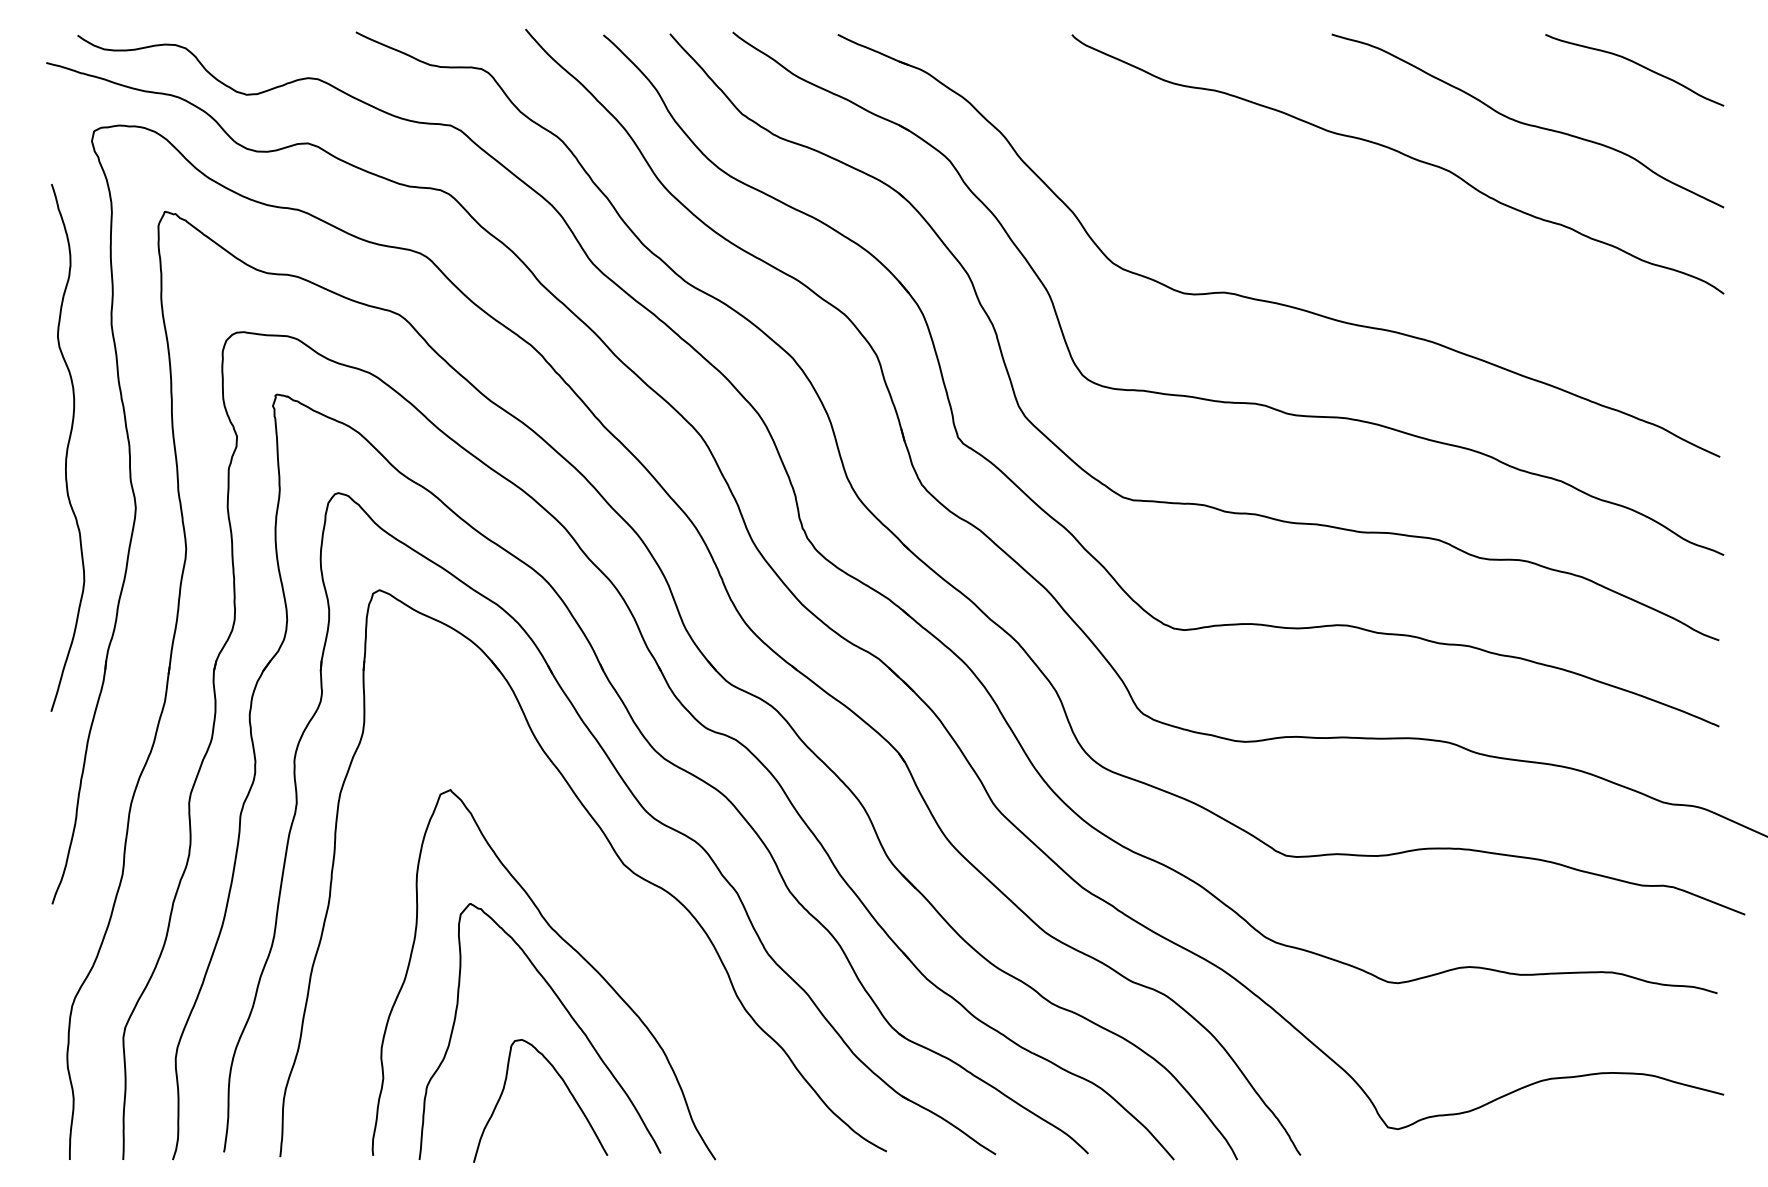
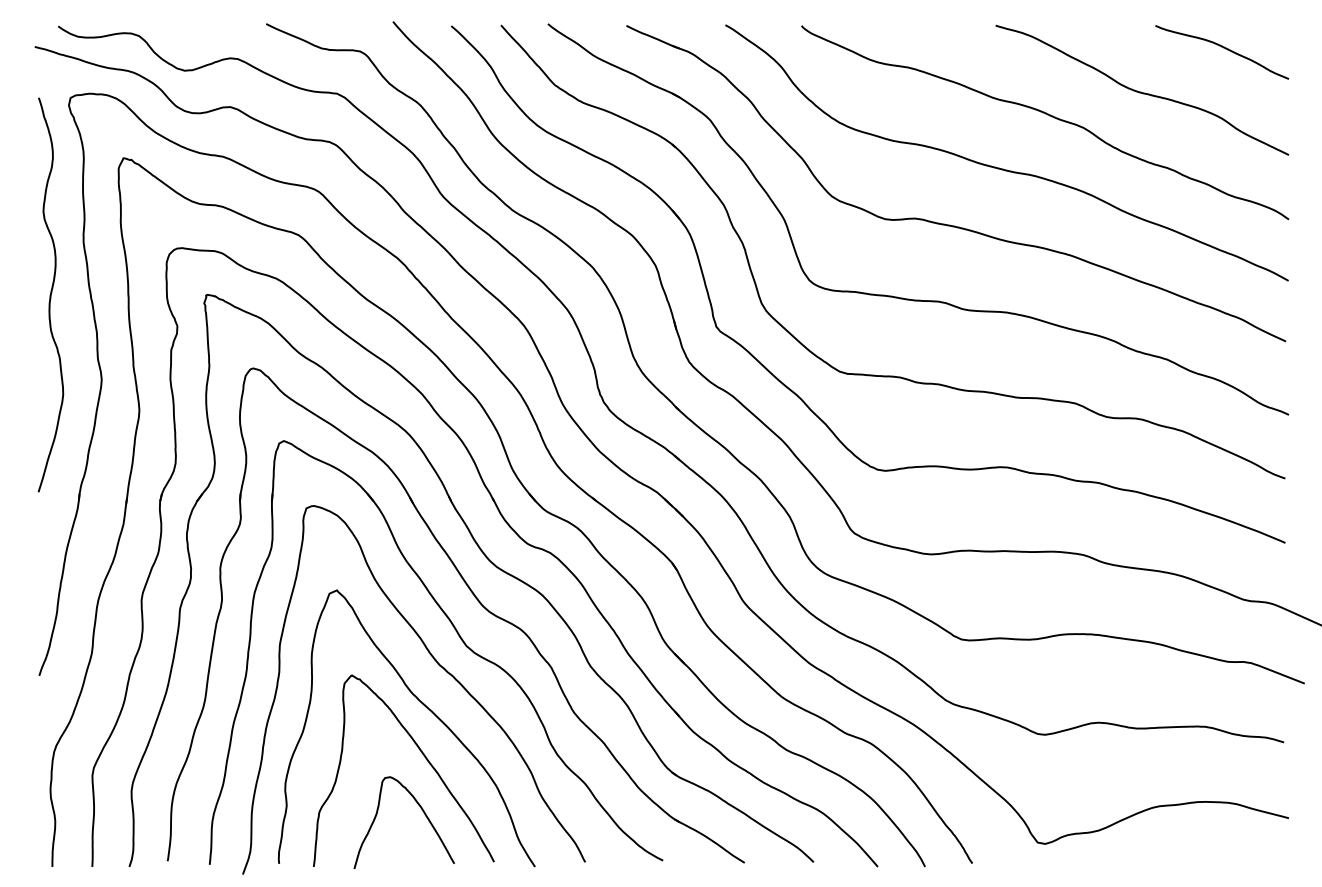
curve: (1340, 225) -> (1002, 168), added
curve: (67, 447) -> (50, 294), moved
curve: (586, 889) -> (438, 664), added

